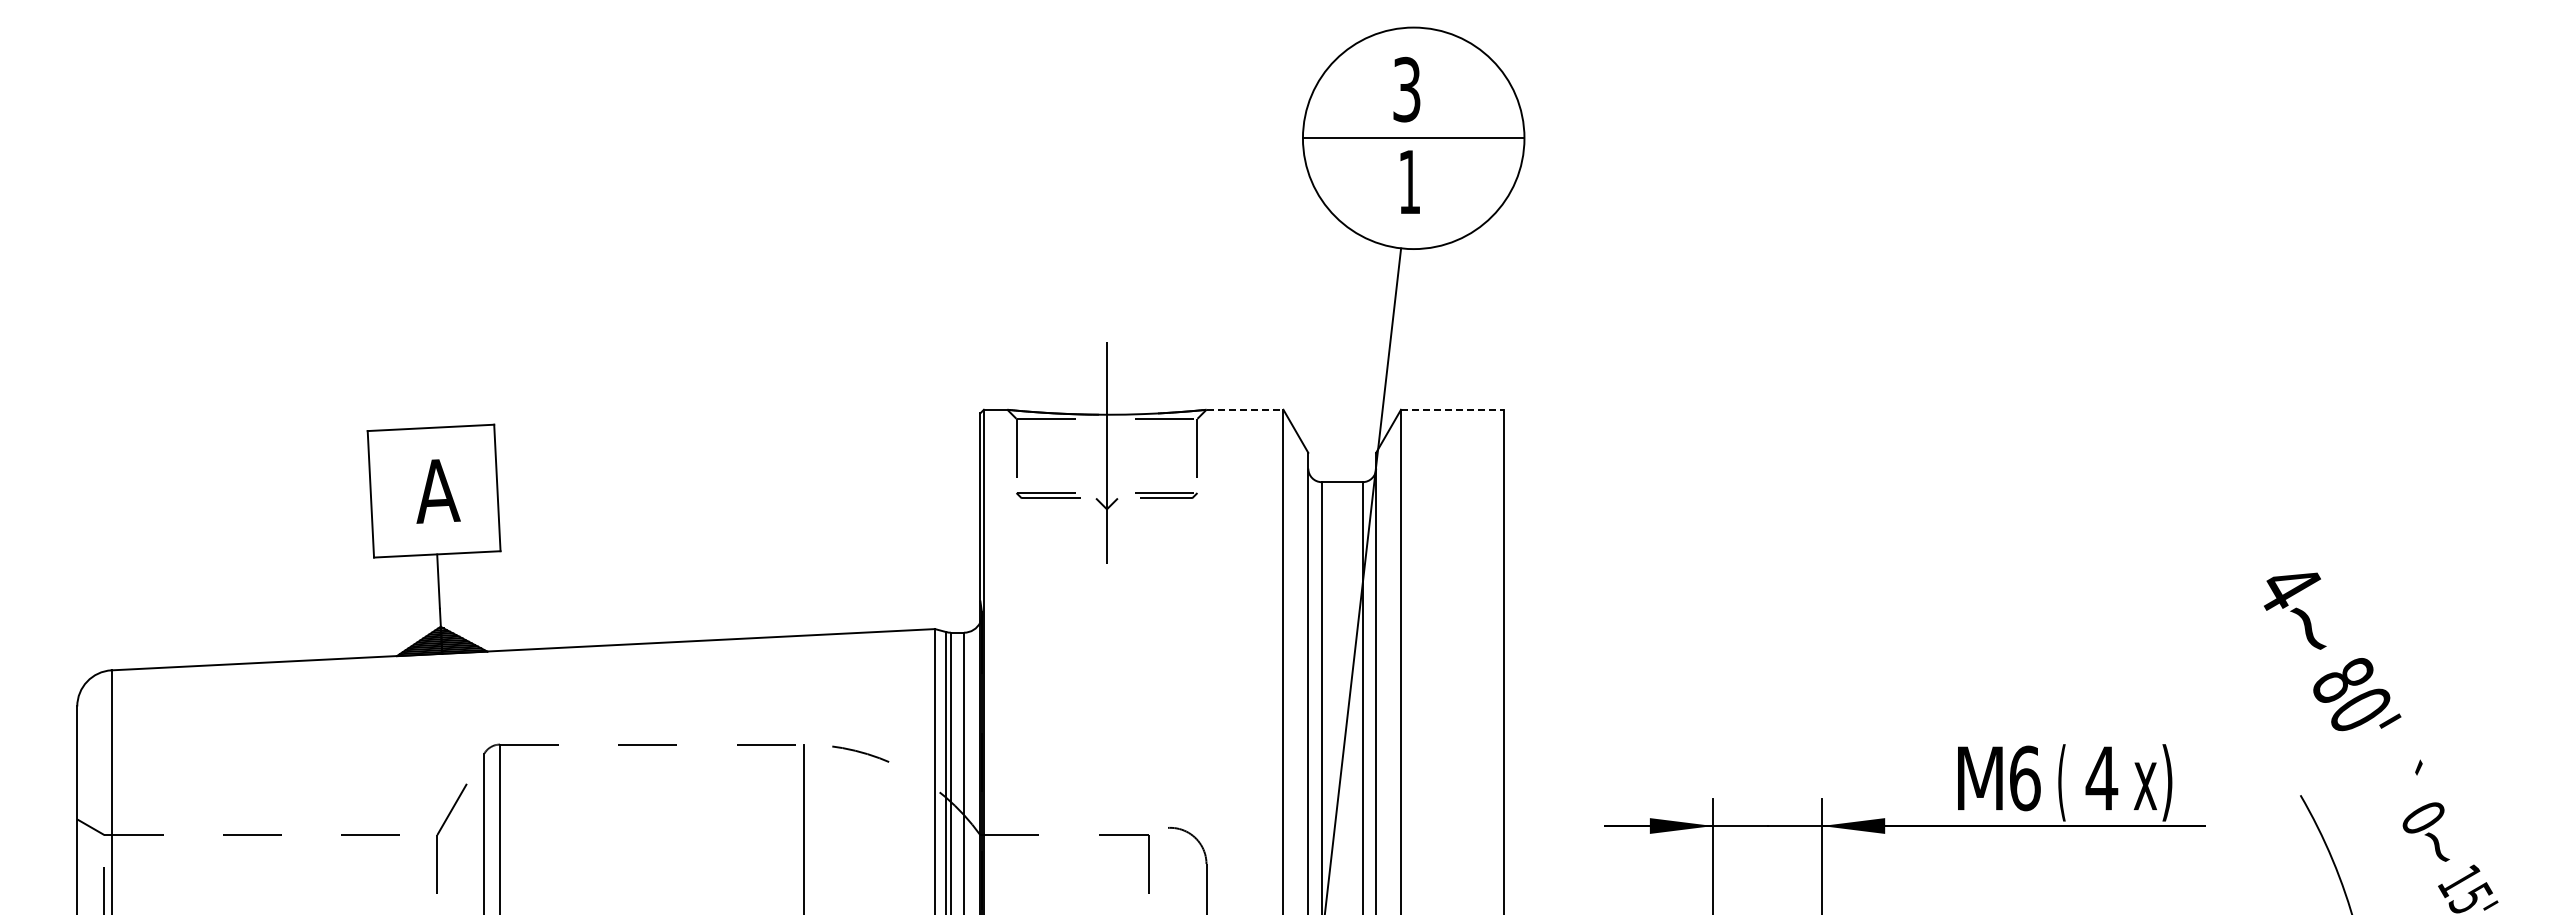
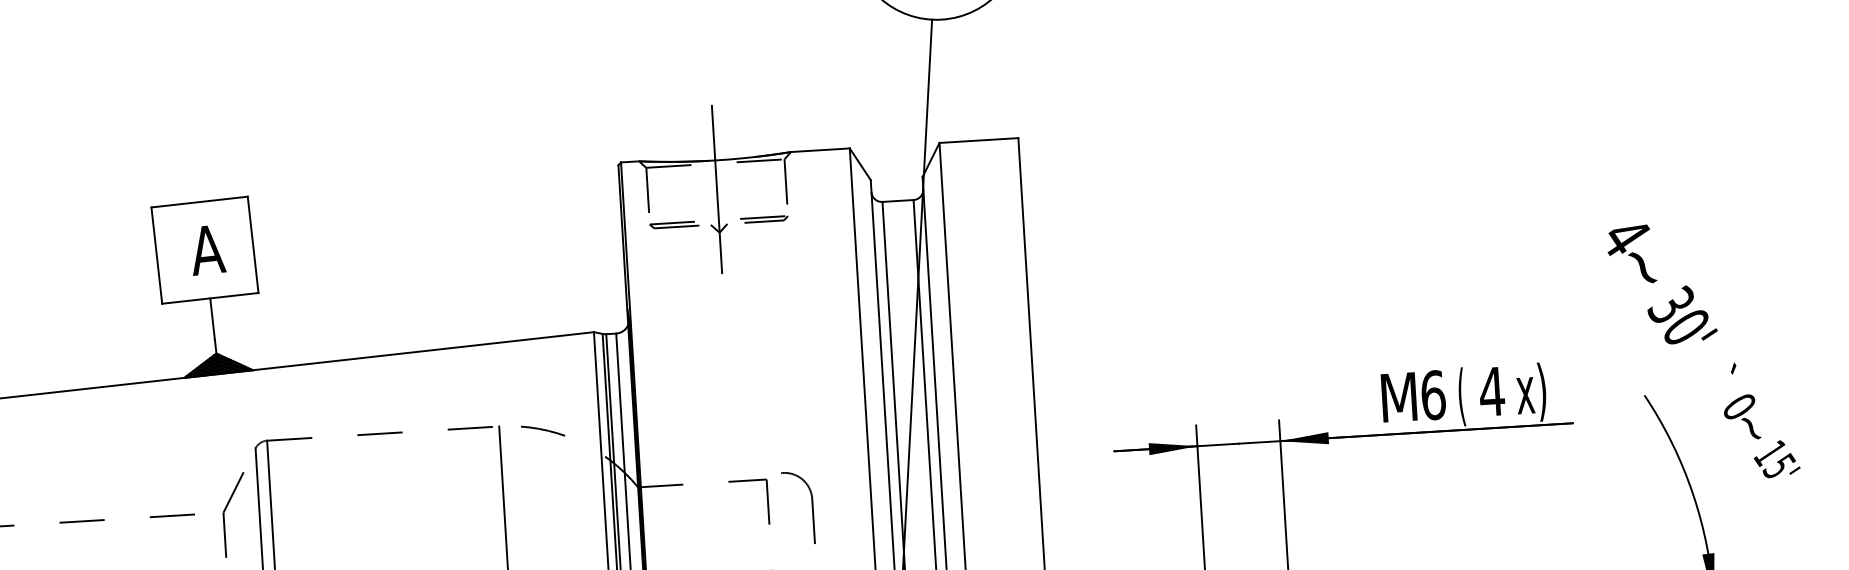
line: (1245, 409) -> (820, 149), dashed -> solid
line: (1452, 409) -> (978, 140), dashed -> solid
text: (2342, 678) -> (1671, 304), 80' -> 30'

